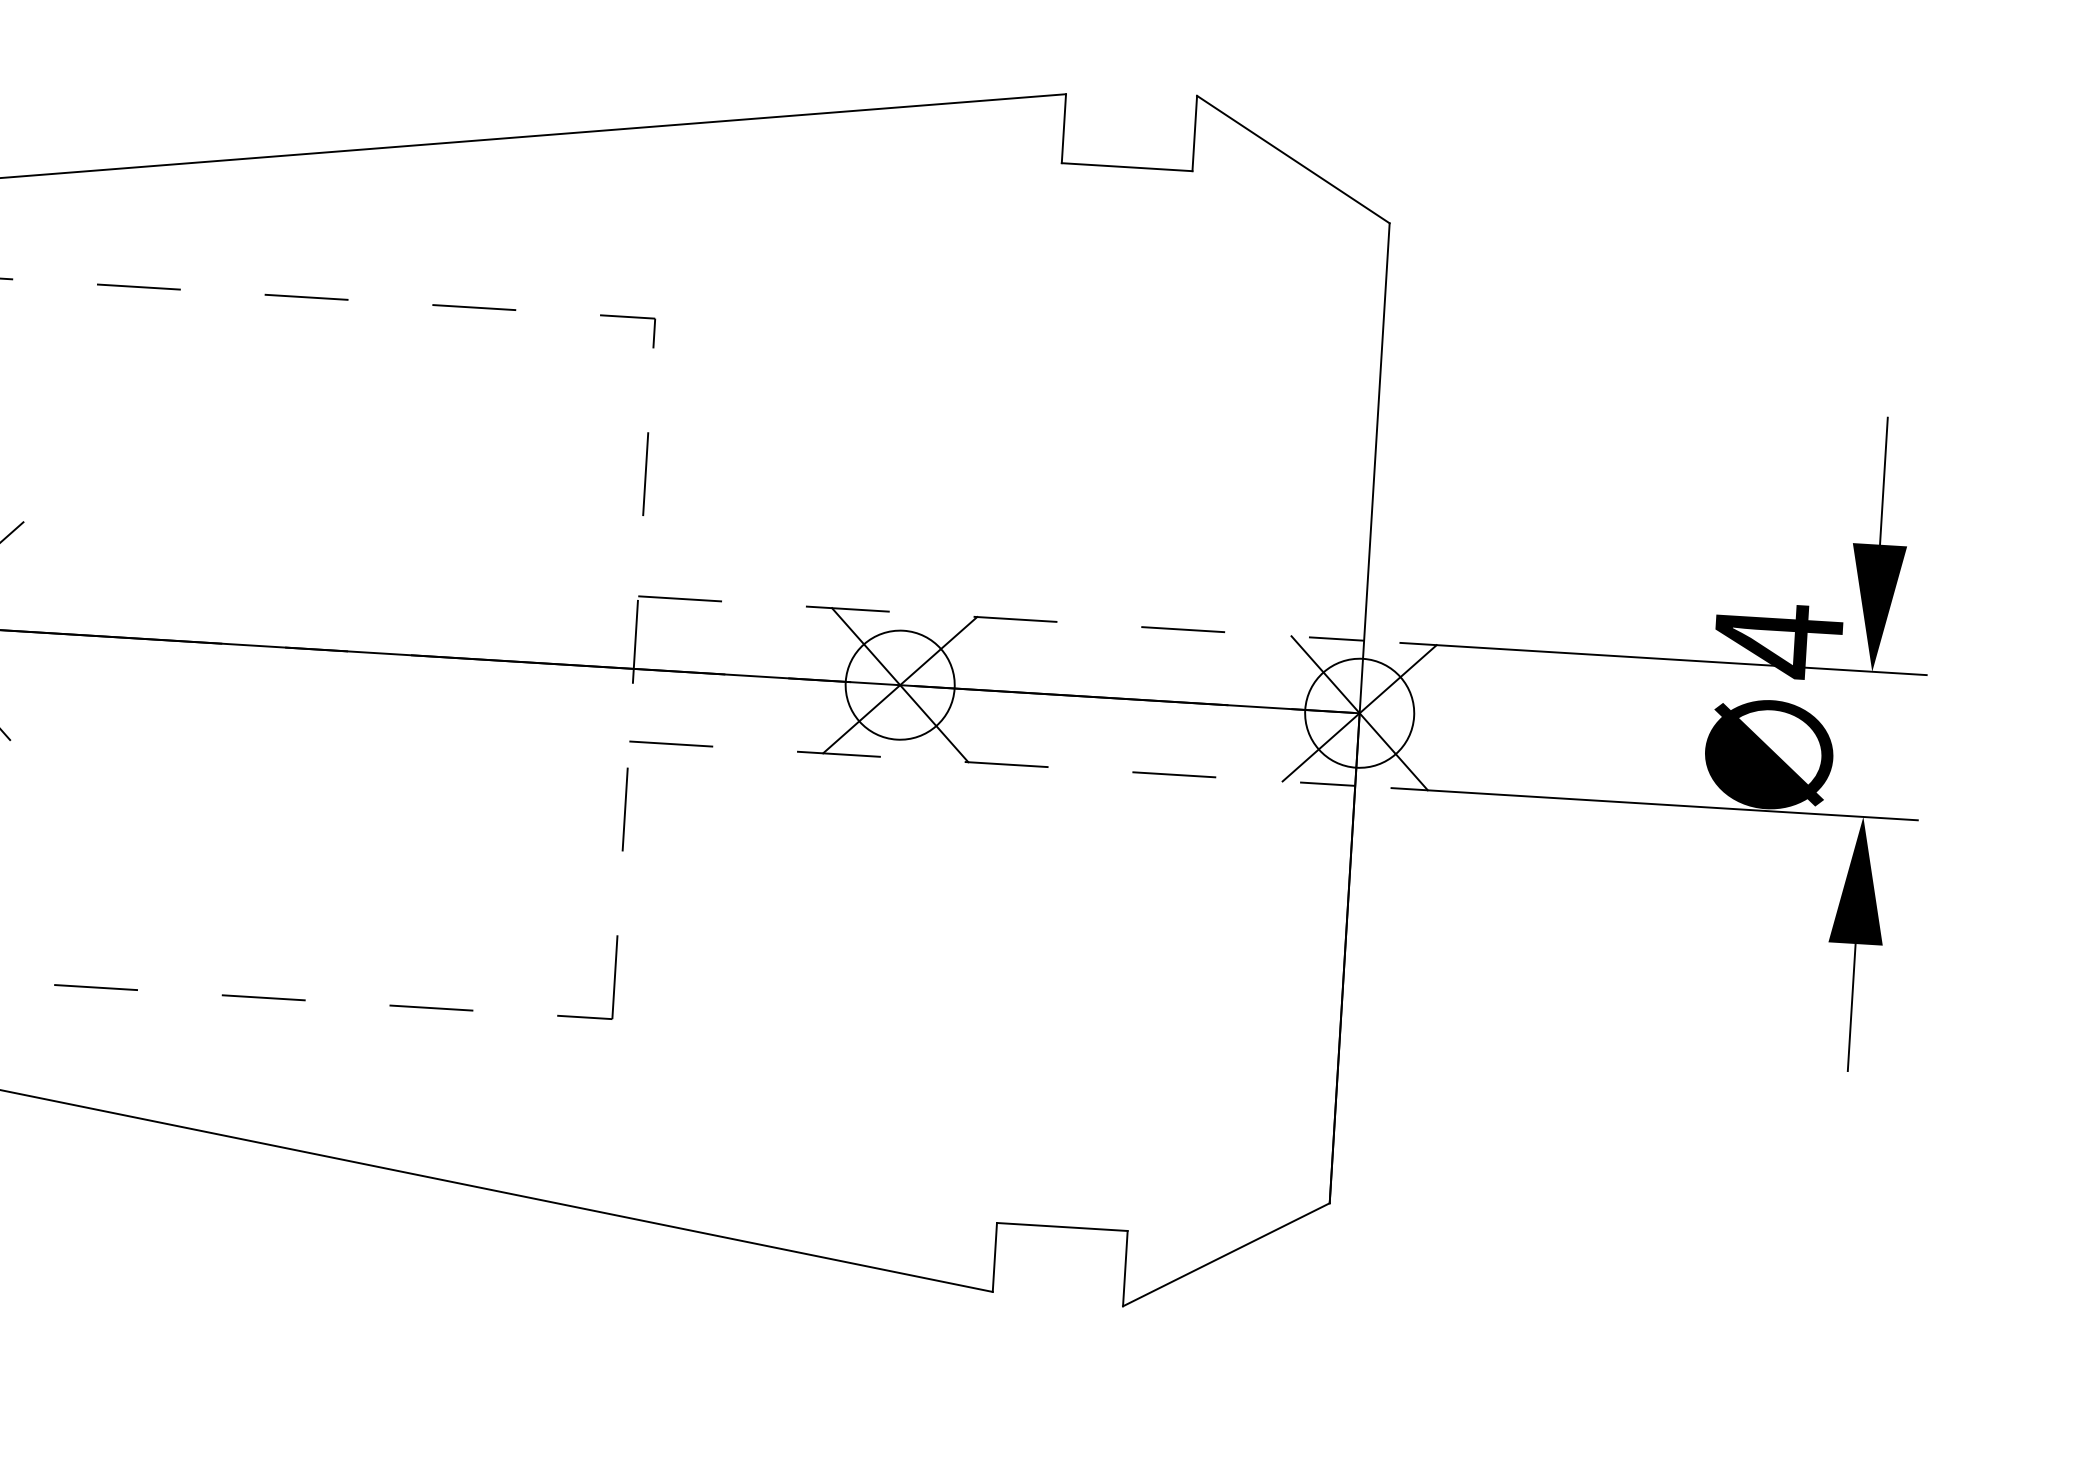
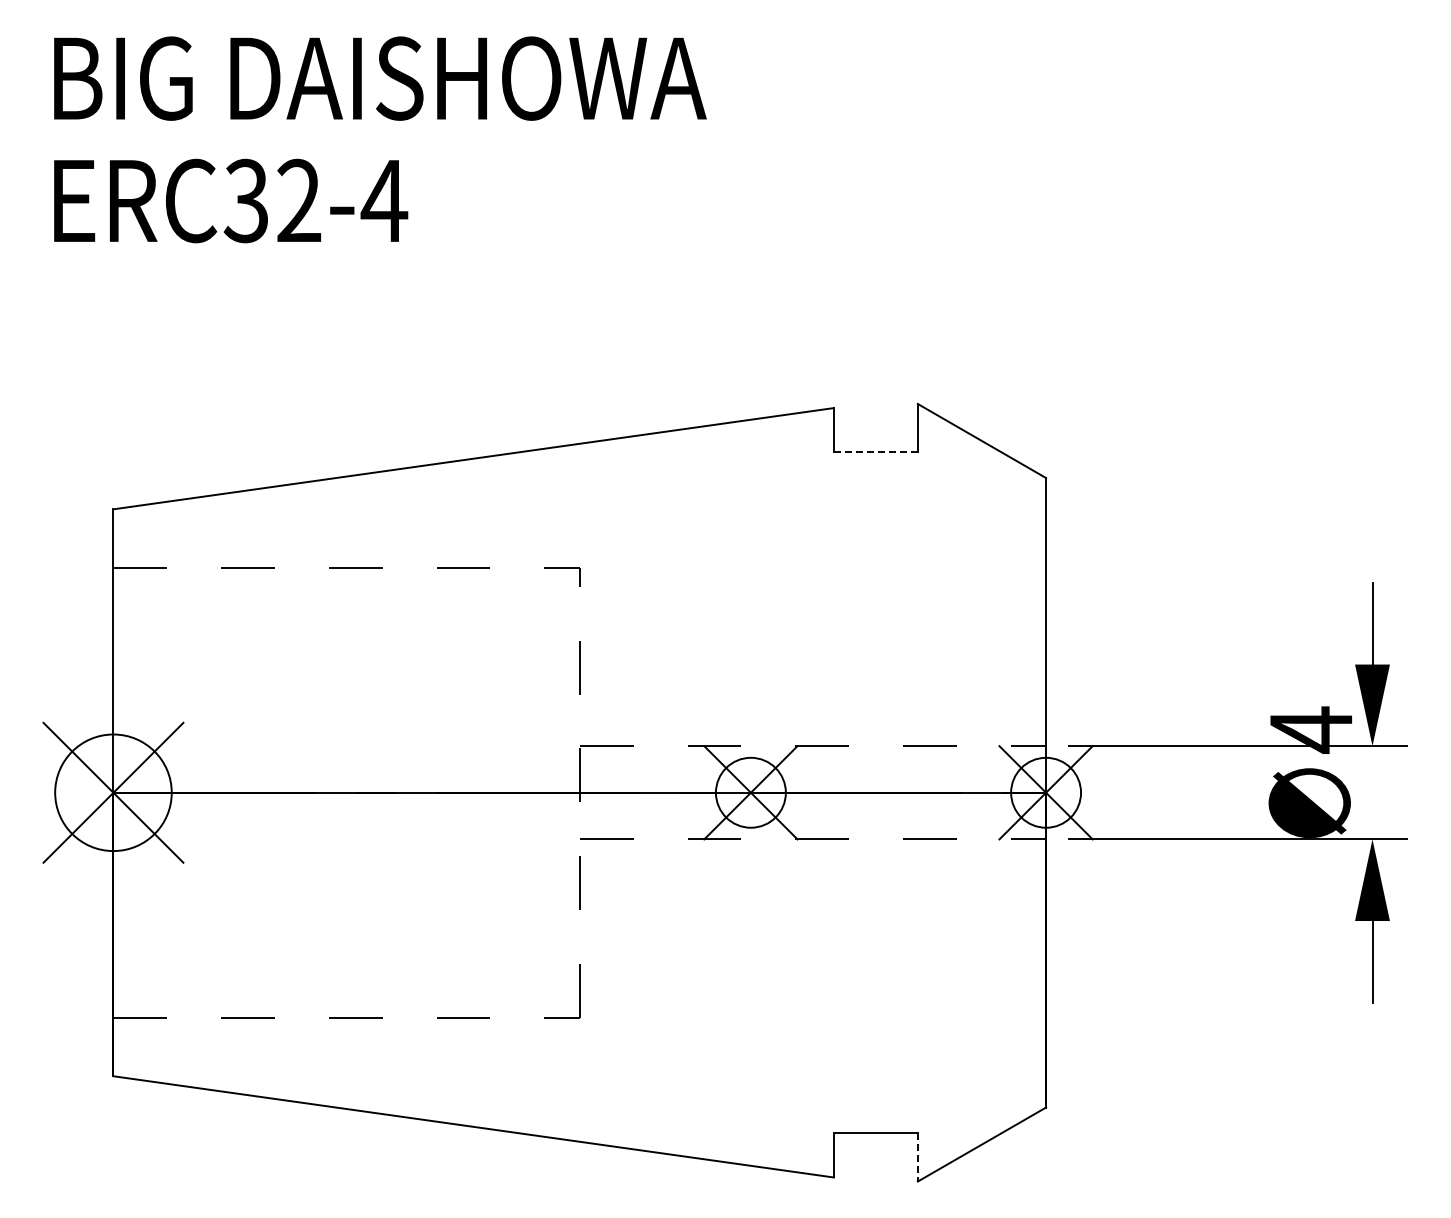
line: (1126, 167) -> (875, 452), solid -> dashed
line: (1124, 1268) -> (917, 1157), solid -> dashed

